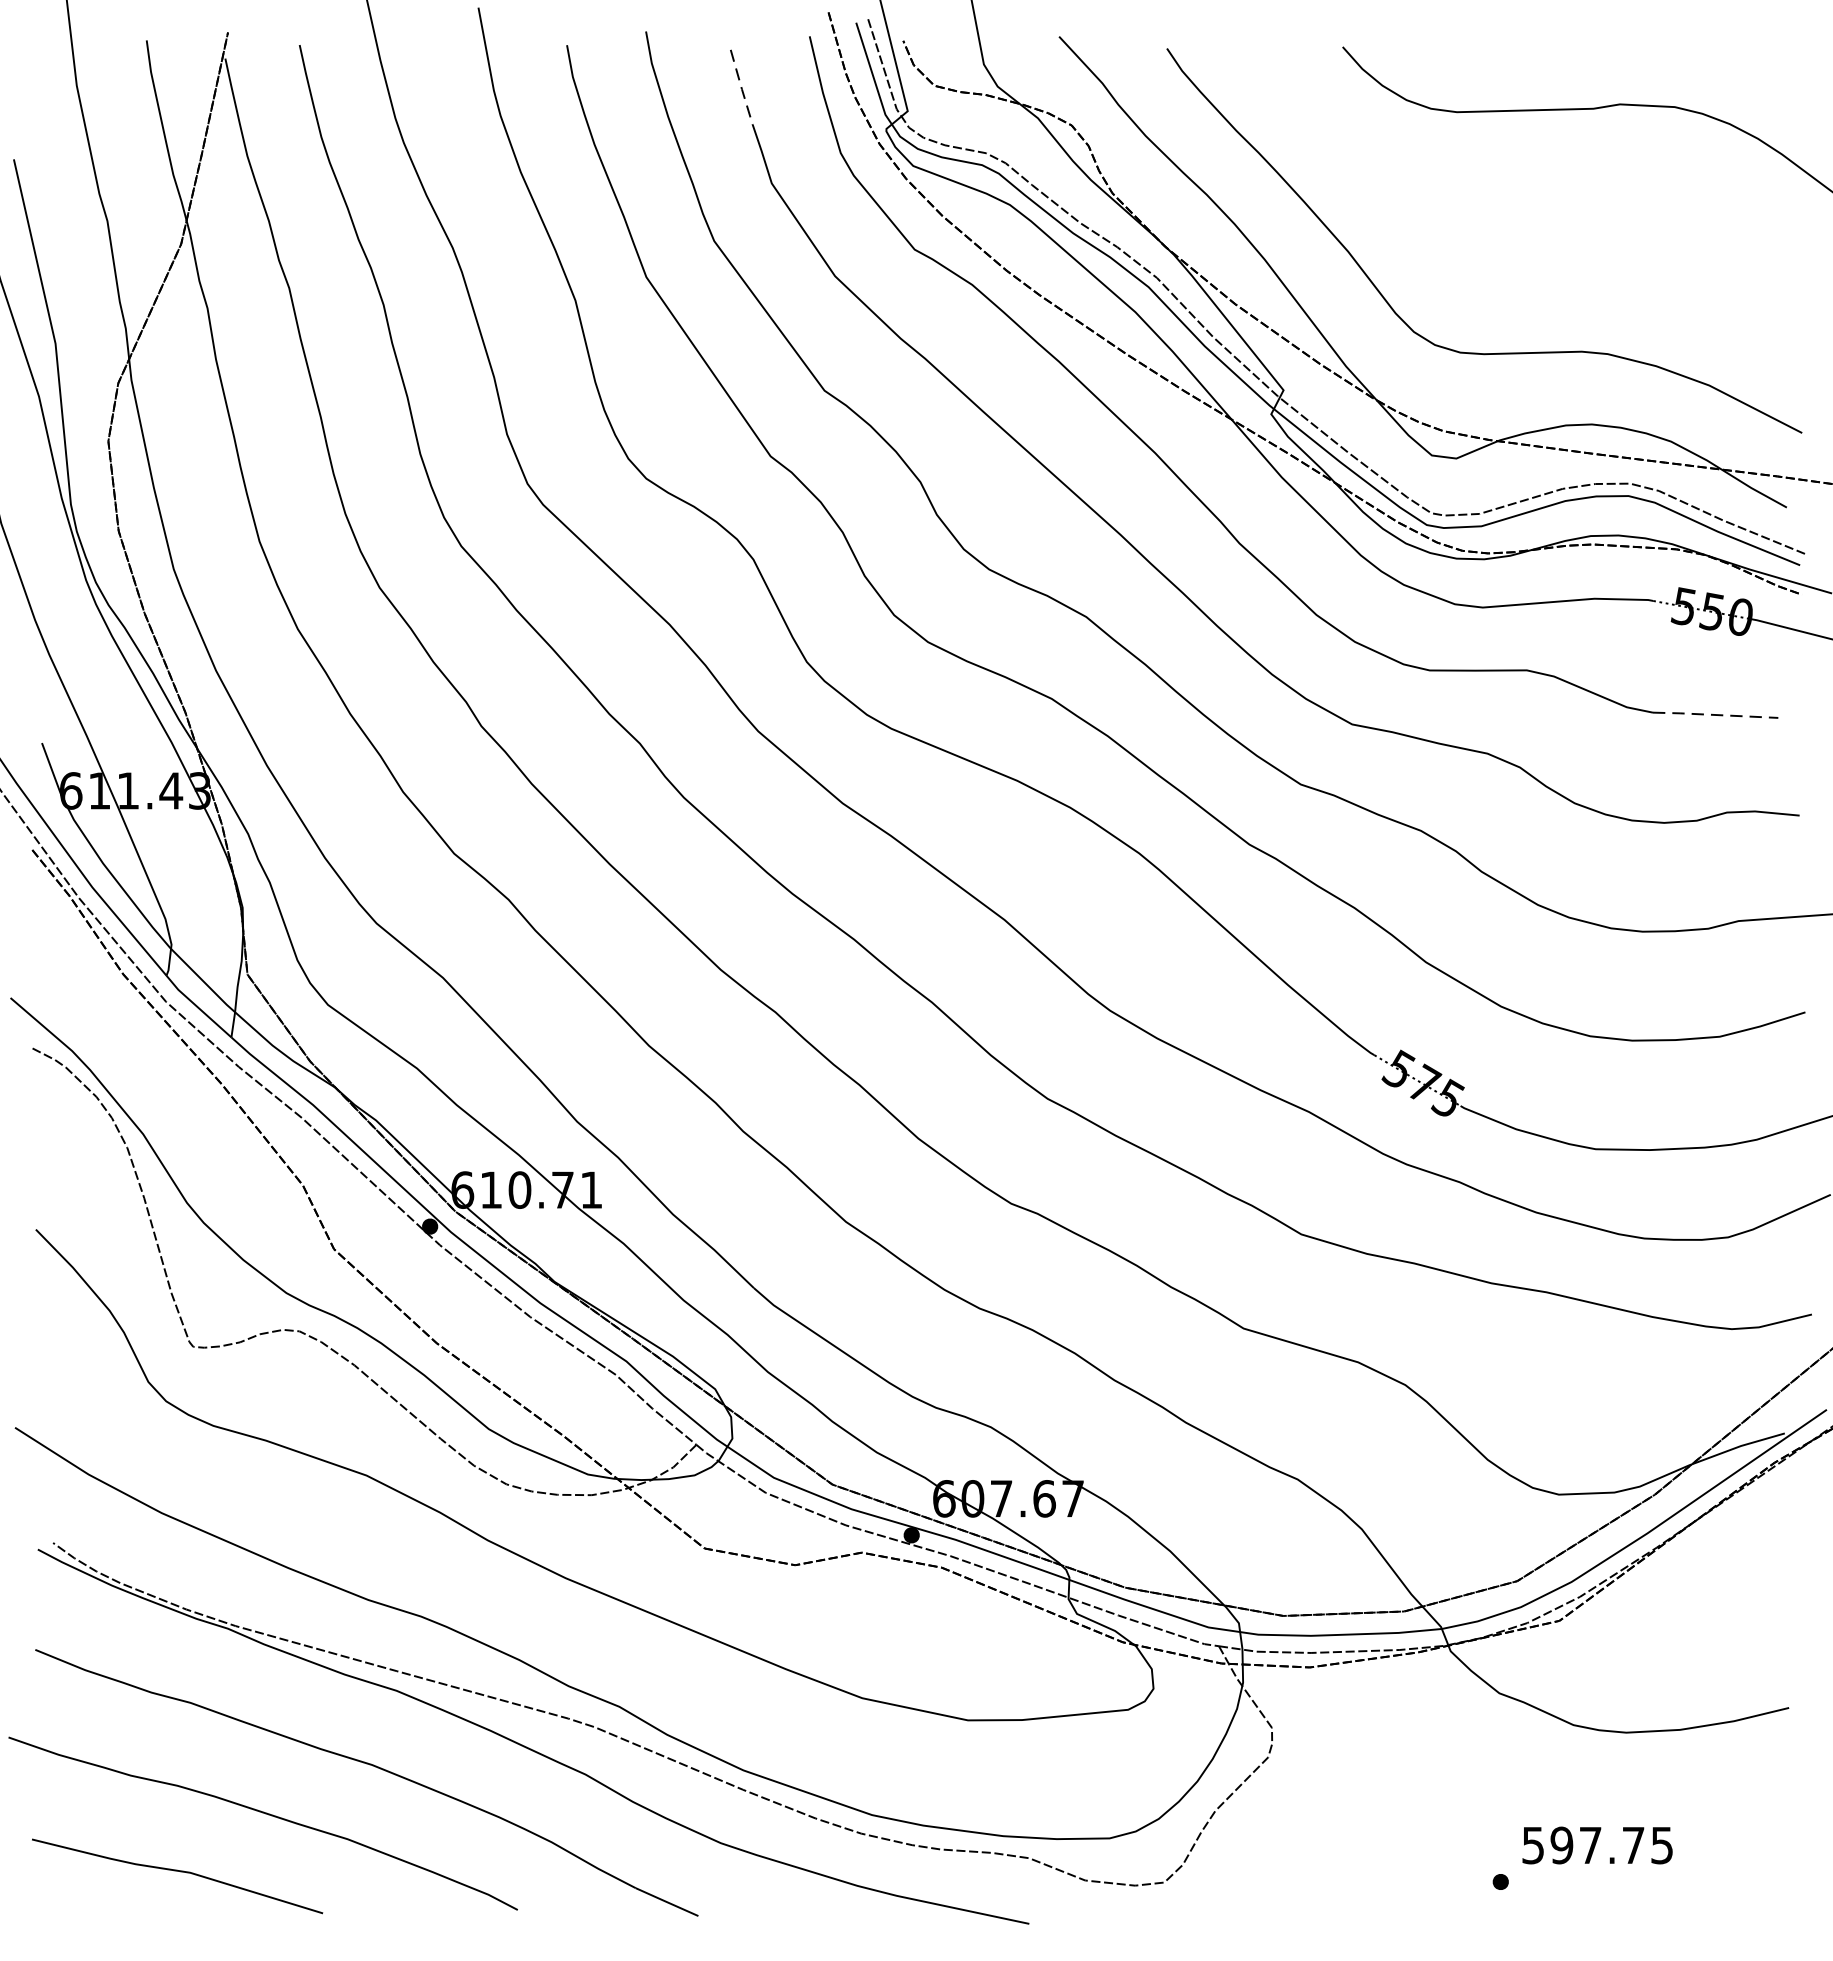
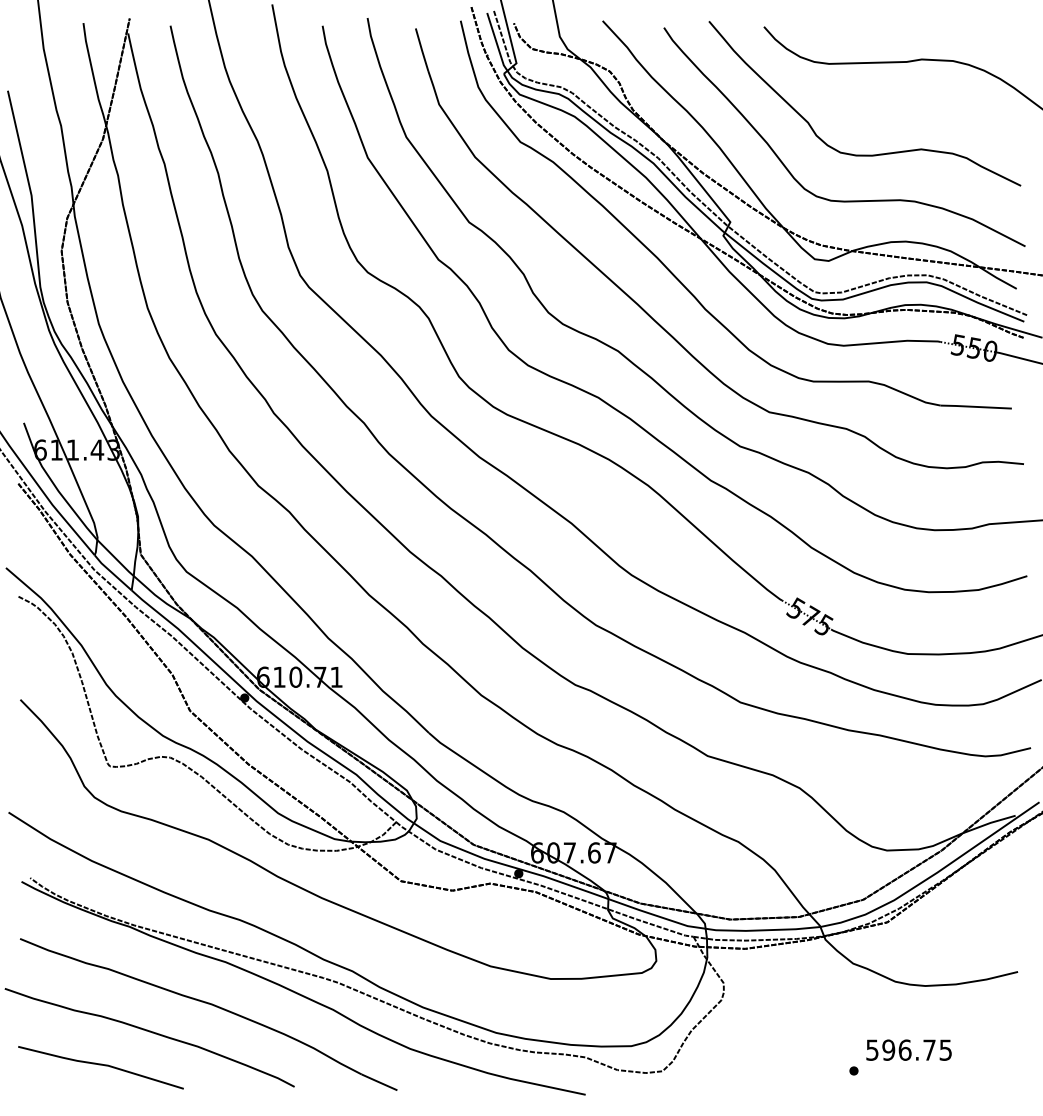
line: (742, 88) -> (422, 50), dashed -> solid
curve: (1519, 271) -> (864, 154), added
line: (1714, 714) -> (975, 406), dashed -> solid
text: (1589, 1844) -> (904, 1049), 597.75 -> 596.75

